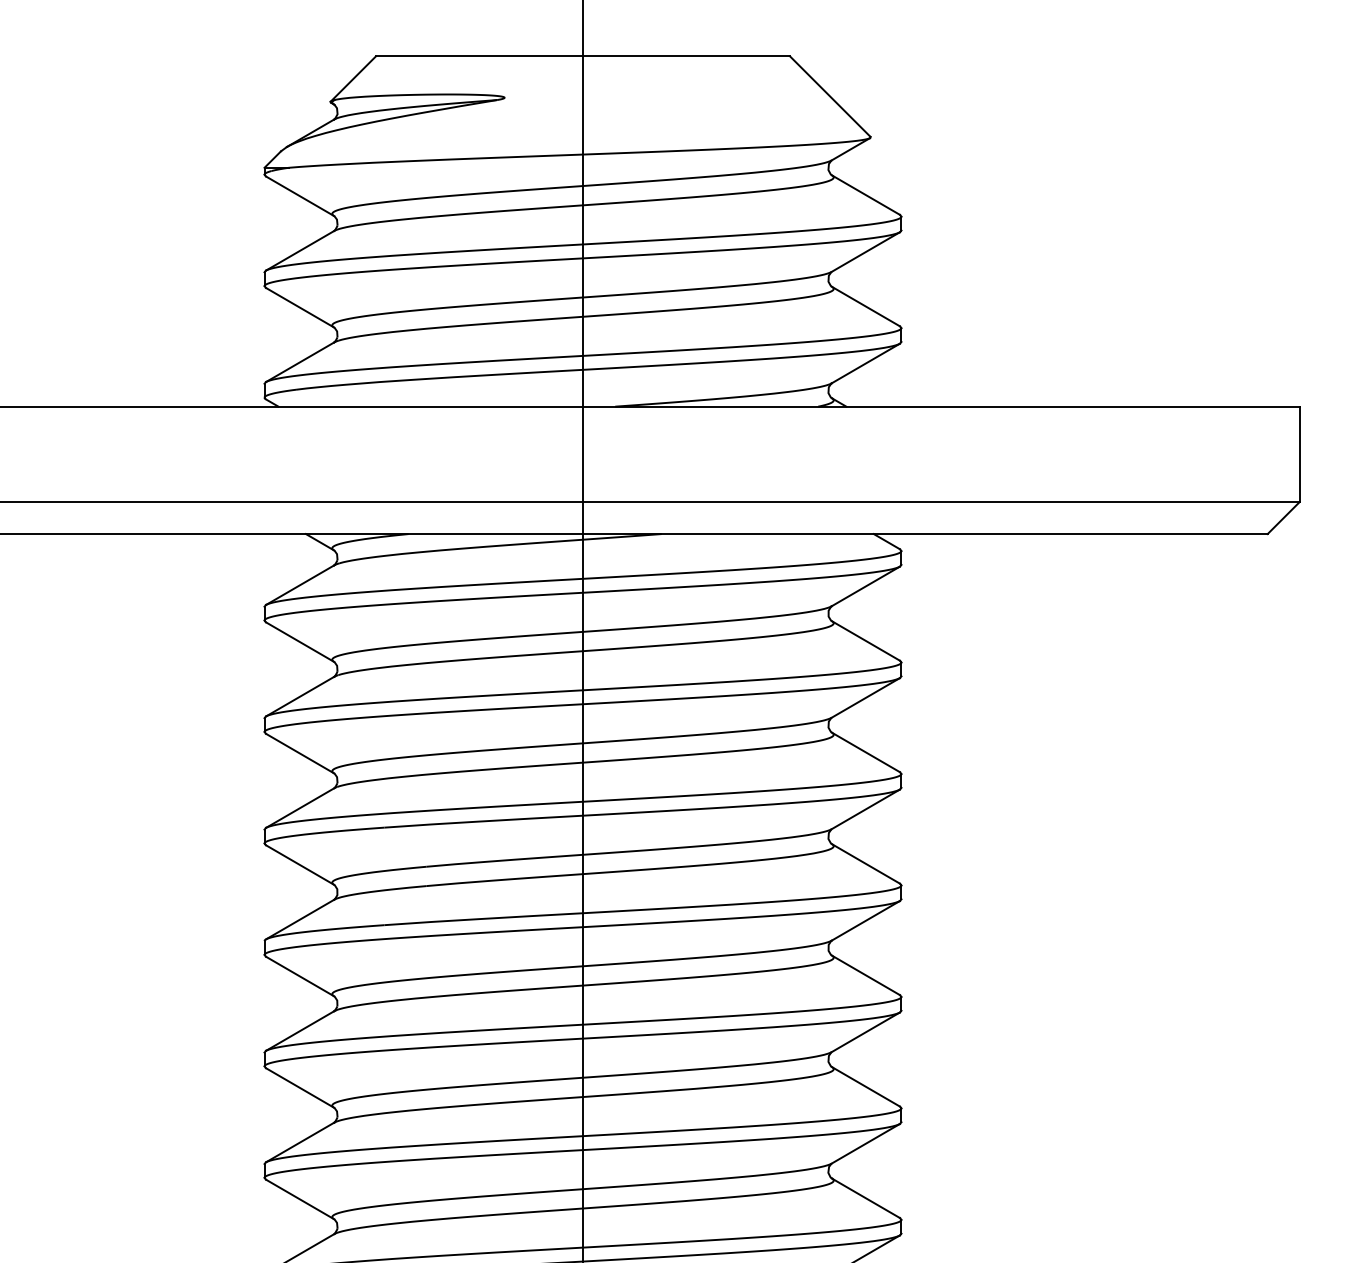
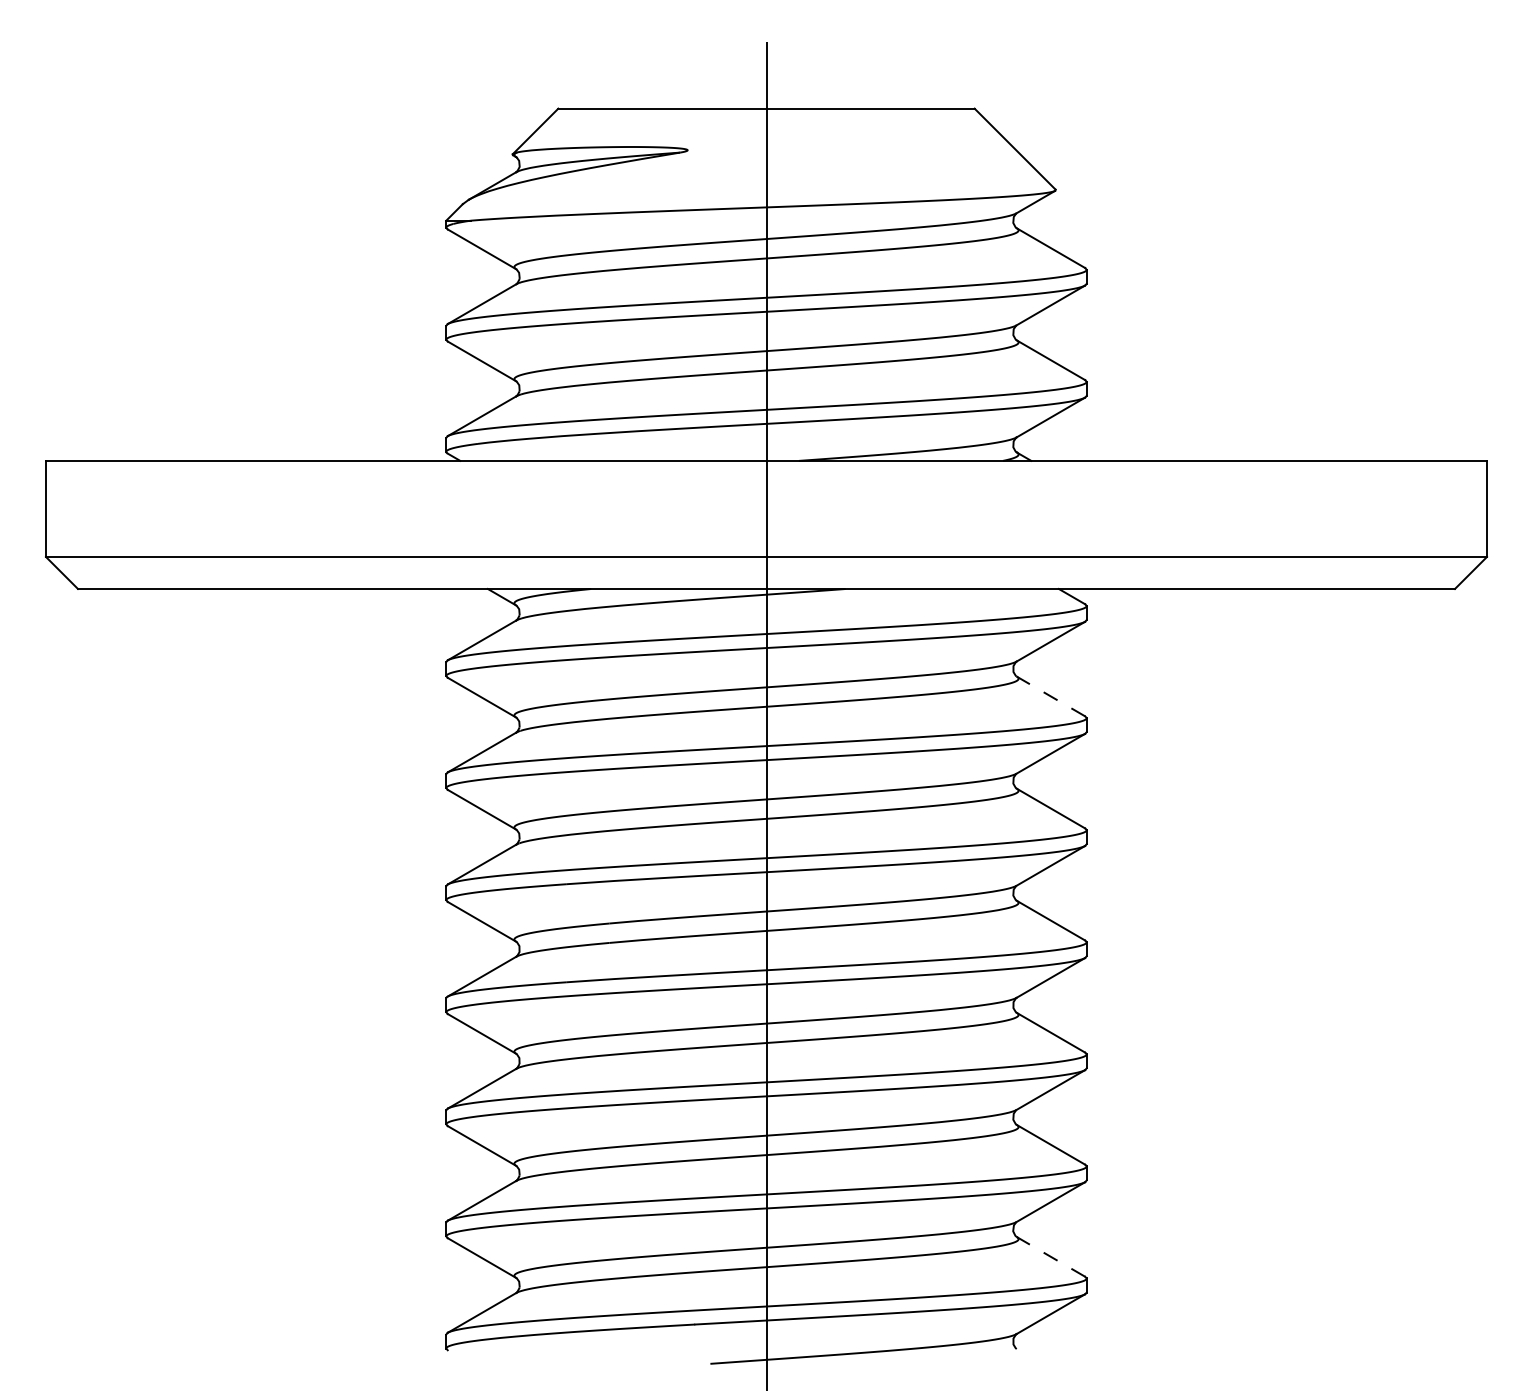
line: (865, 640) -> (1050, 696), solid -> dashed
line: (865, 1197) -> (1050, 1256), solid -> dashed

